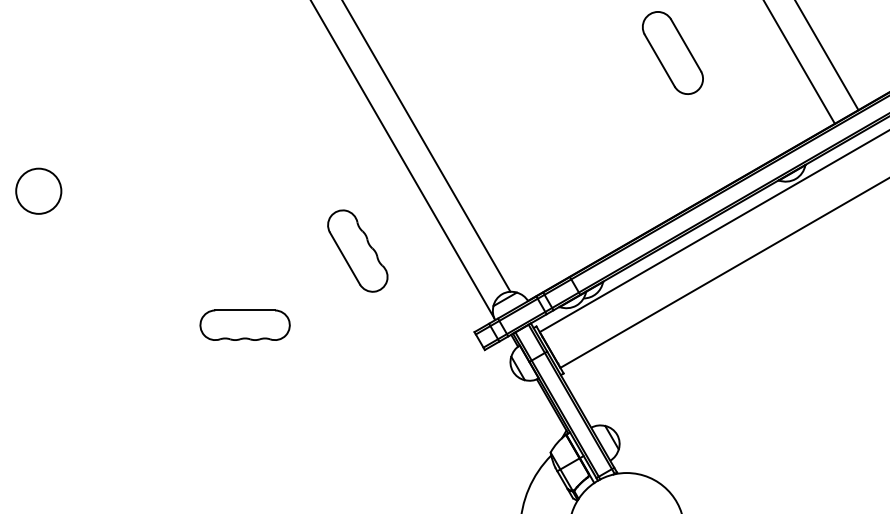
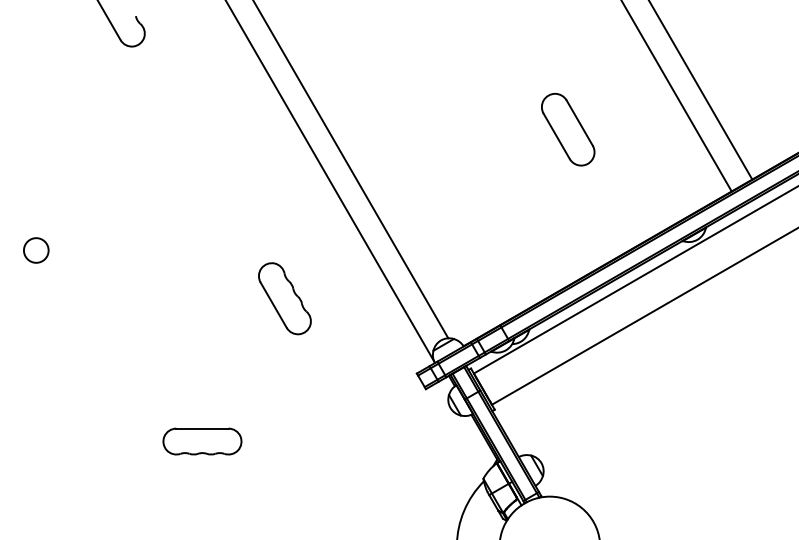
part: (673, 52) -> (568, 129), moved
circle: (39, 191) -> (36, 250), size x0.62
part: (357, 250) -> (284, 298), moved
part: (245, 325) -> (202, 441), moved

